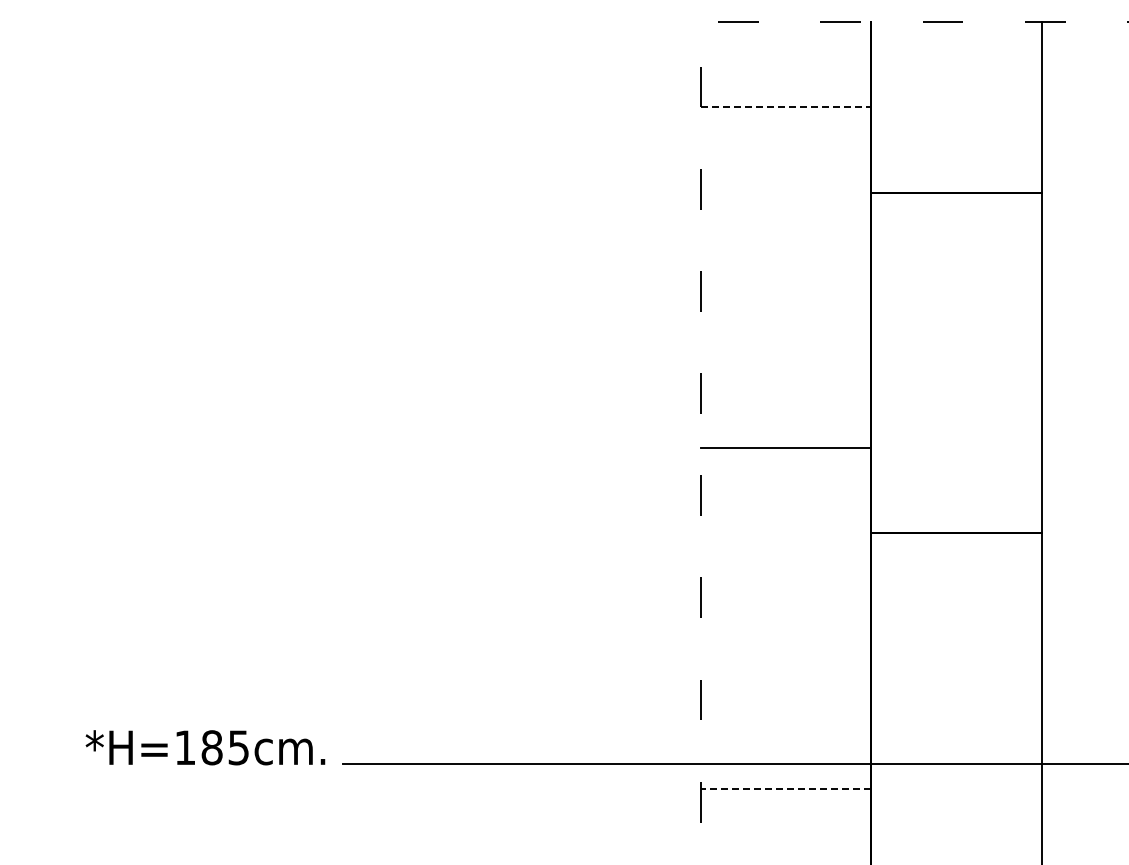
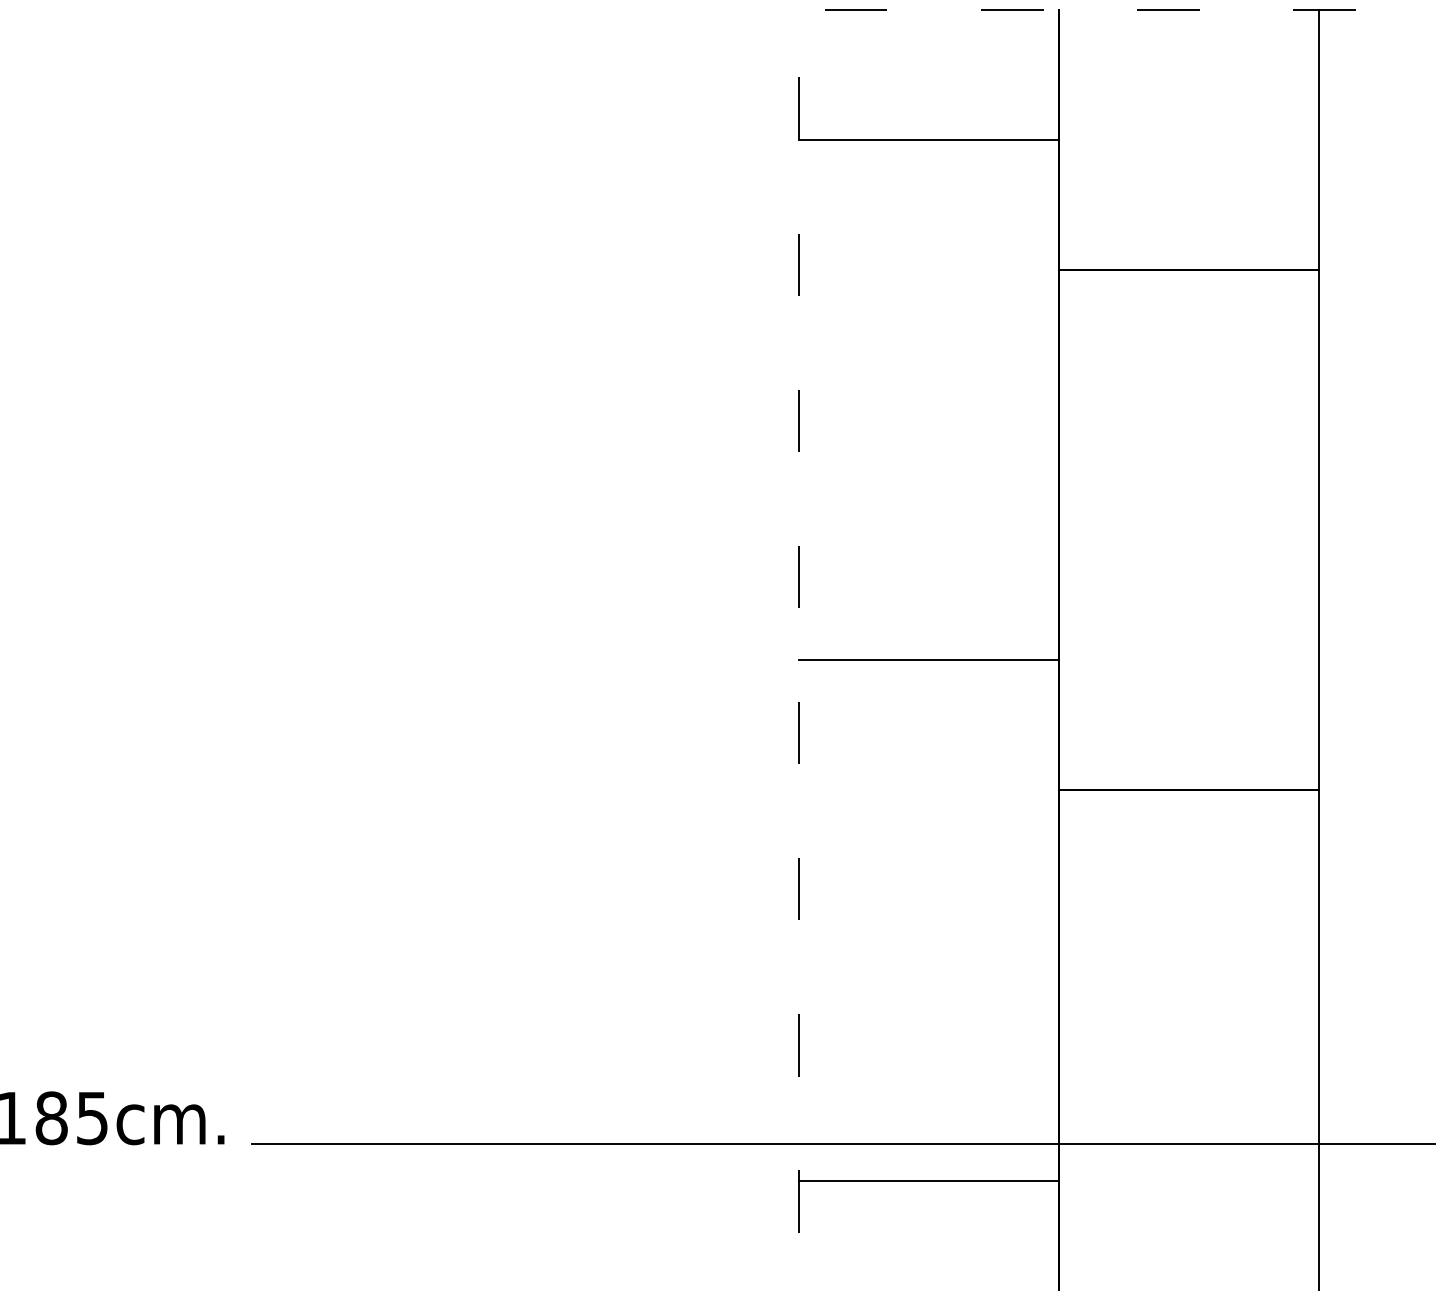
line: (786, 107) -> (929, 139), dashed -> solid
line: (785, 788) -> (927, 1180), dashed -> solid

